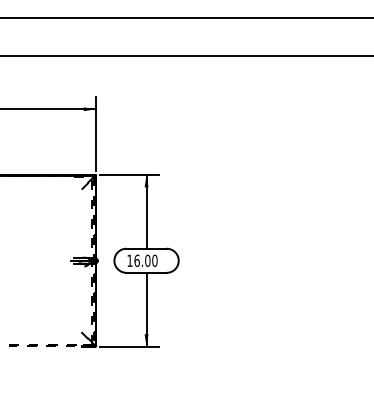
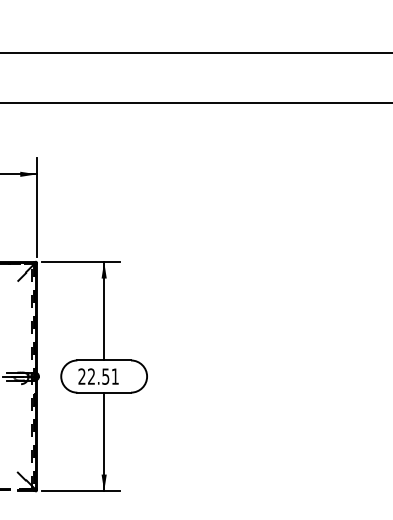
text: (142, 260) -> (98, 376), 16.00 -> 22.51

